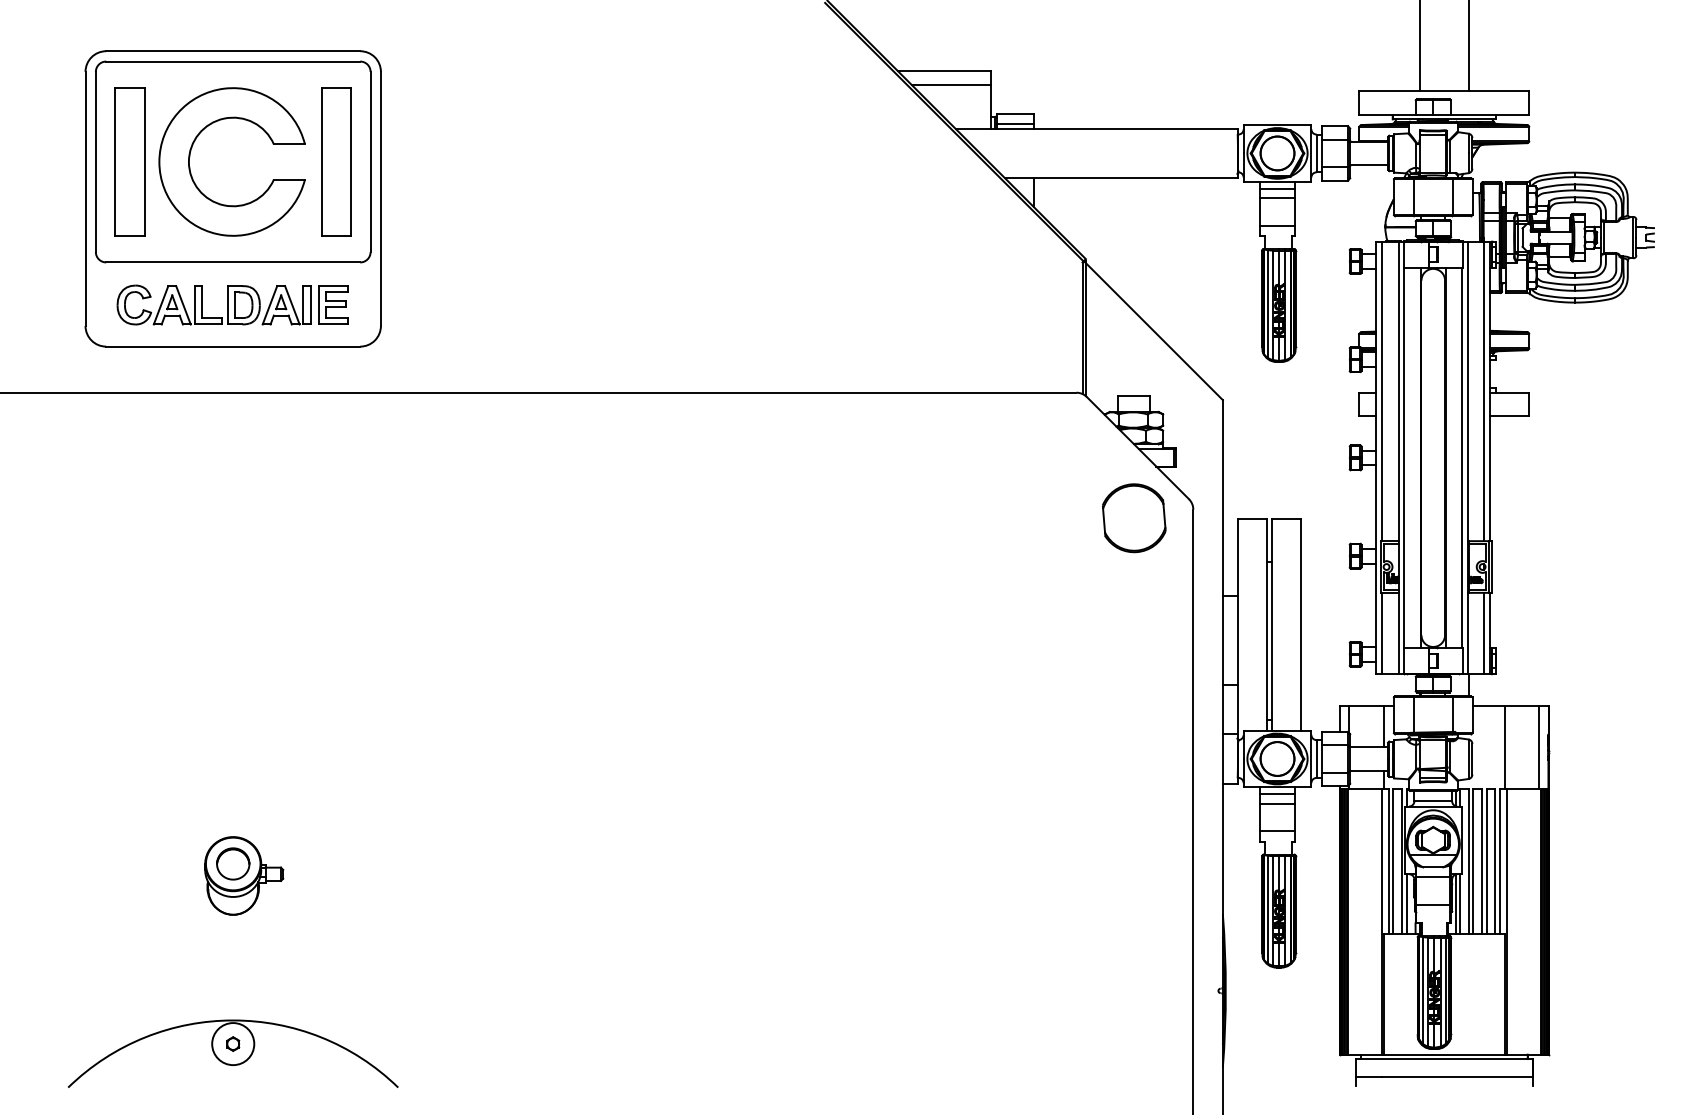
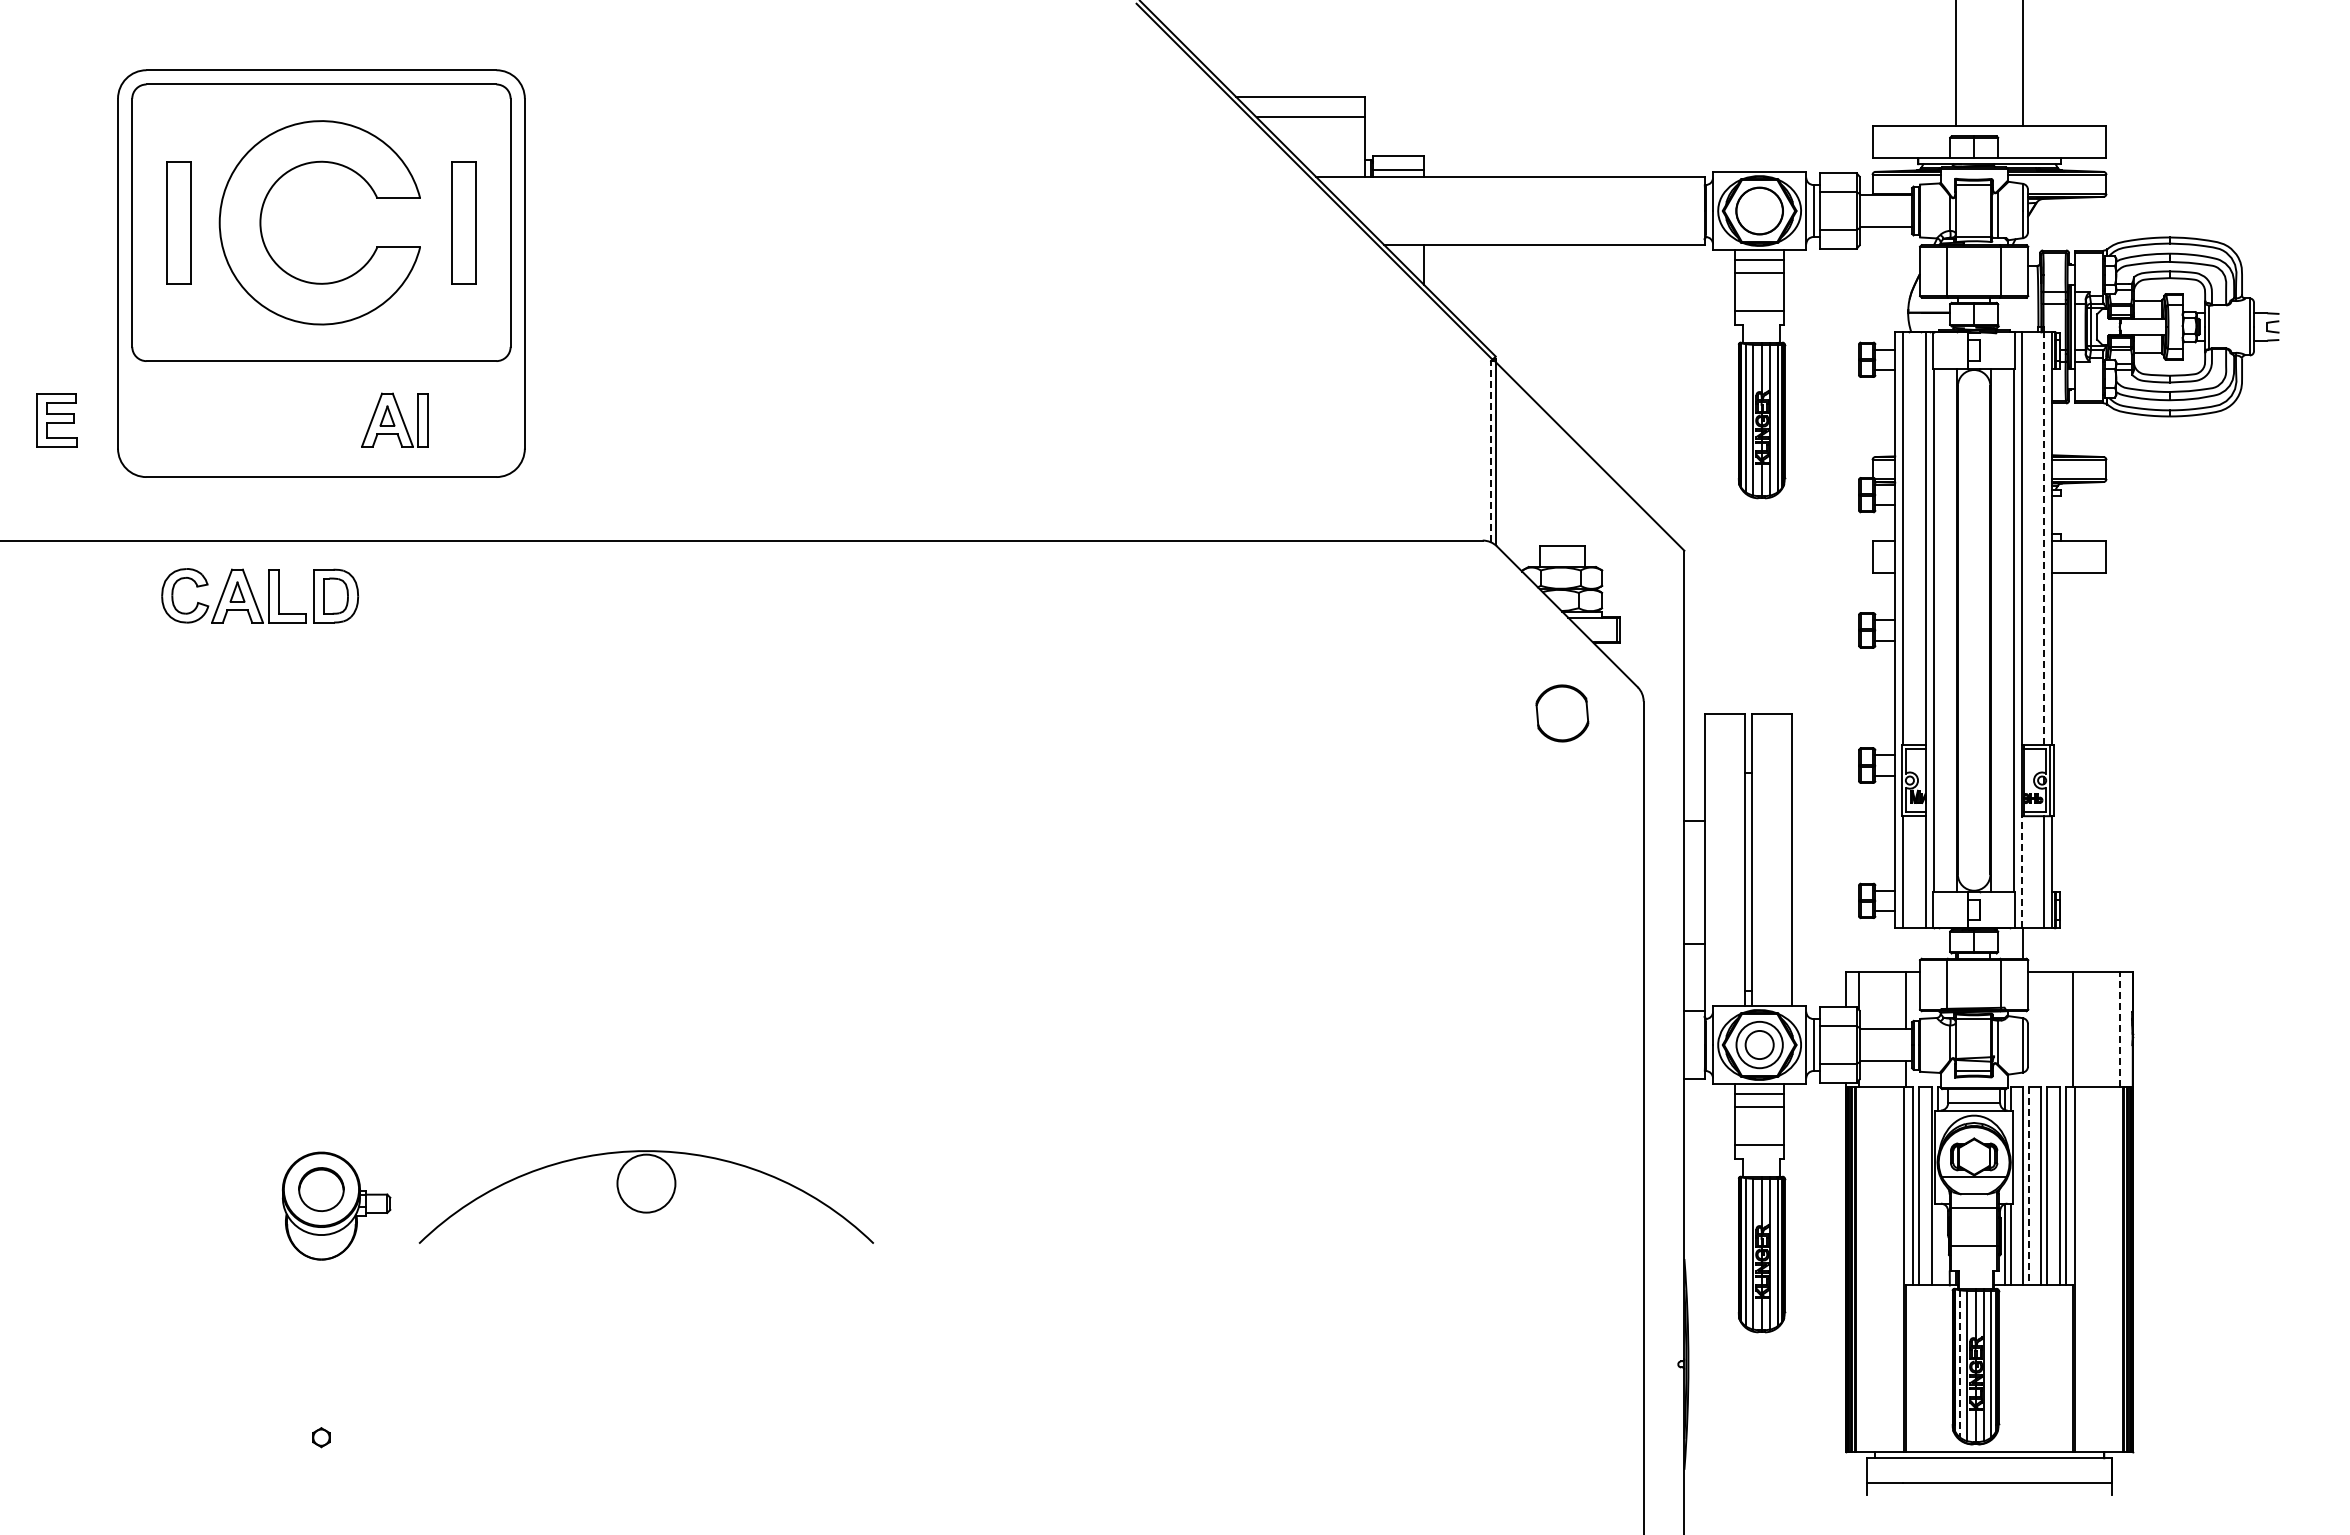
part: (129, 161) -> (178, 222), size x0.6
part: (336, 161) -> (463, 222), size x0.6
part: (333, 305) -> (56, 420), moved
part: (184, 306) -> (254, 597), moved
line: (1082, 328) -> (1491, 451), solid -> dashed
line: (1484, 391) -> (2044, 538), solid -> dashed
part: (1134, 518) -> (1562, 713), size x0.6
line: (1467, 633) -> (2021, 871), solid -> dashed
line: (1539, 747) -> (2120, 1028), solid -> dashed
circle: (1277, 758) -> (1759, 1044), size x0.6
line: (1473, 861) -> (2029, 1186), solid -> dashed
line: (1406, 903) -> (1937, 1244), removed
line: (1422, 990) -> (1959, 1363), solid -> dashed
part: (232, 1053) -> (645, 1196), moved

